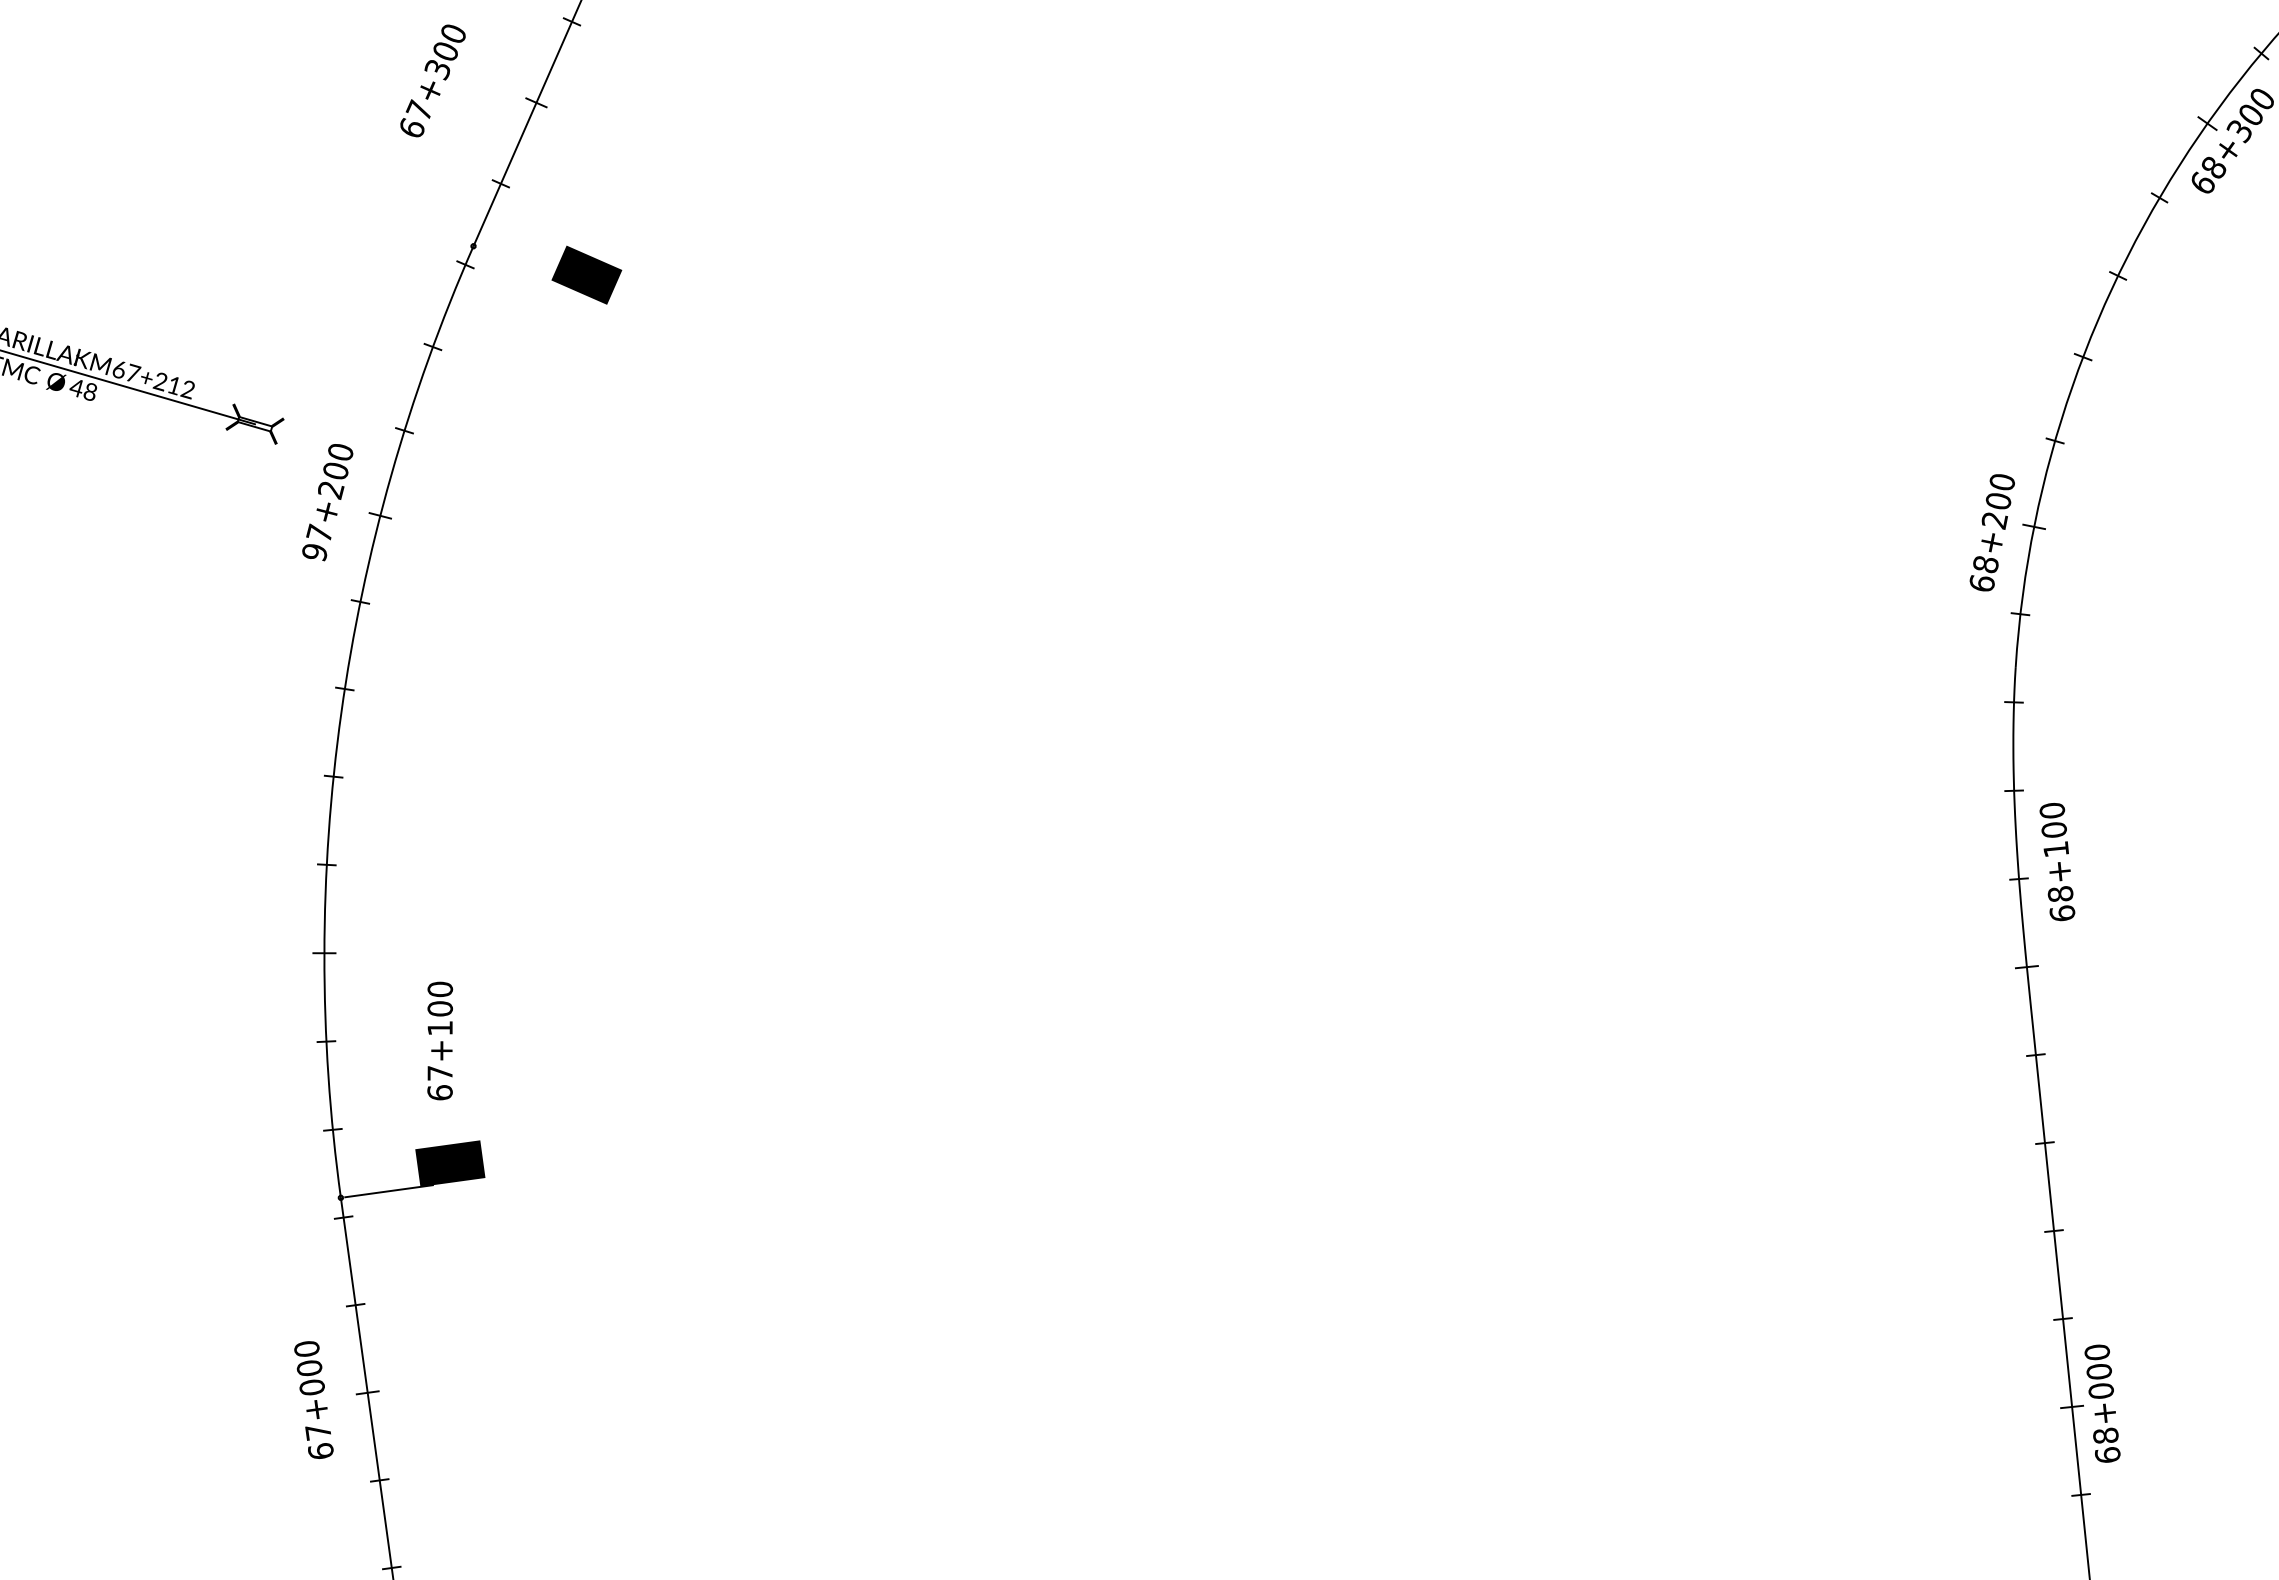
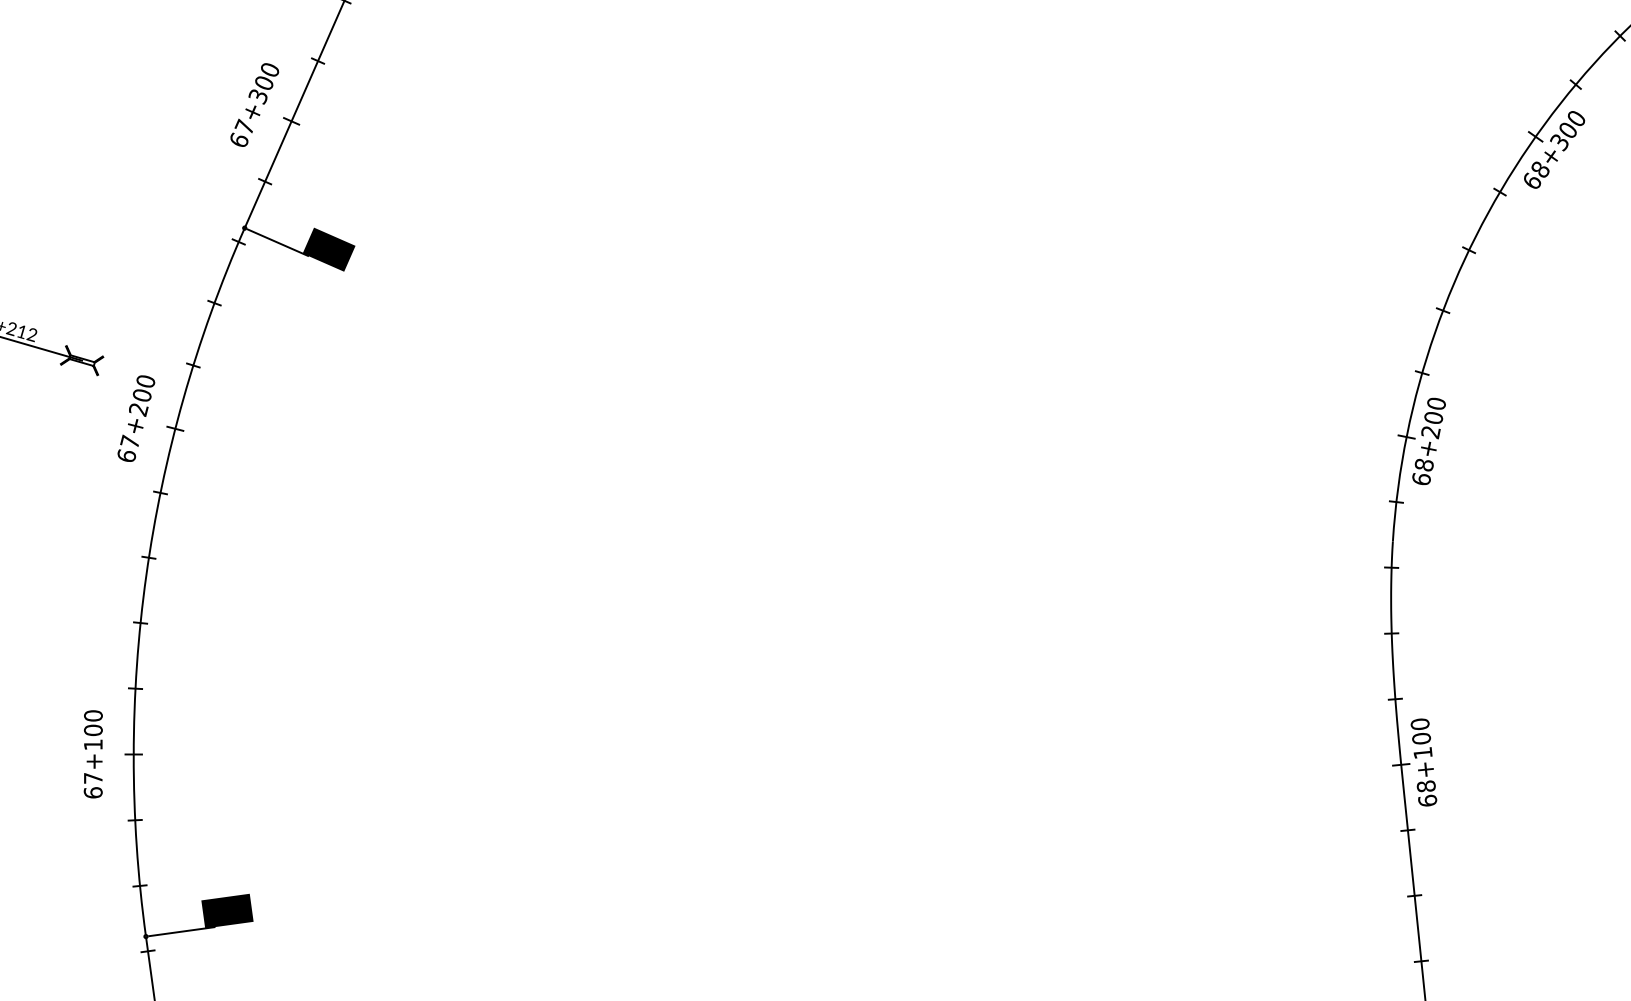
text: (432, 80) -> (254, 104), moved
line: (517, 265) -> (277, 242), added
text: (1991, 532) -> (1428, 441), moved
text: (314, 552) -> (126, 456), 97+200 -> 67+200
text: (2057, 862) -> (1424, 762), moved
text: (440, 1040) -> (93, 753), moved

